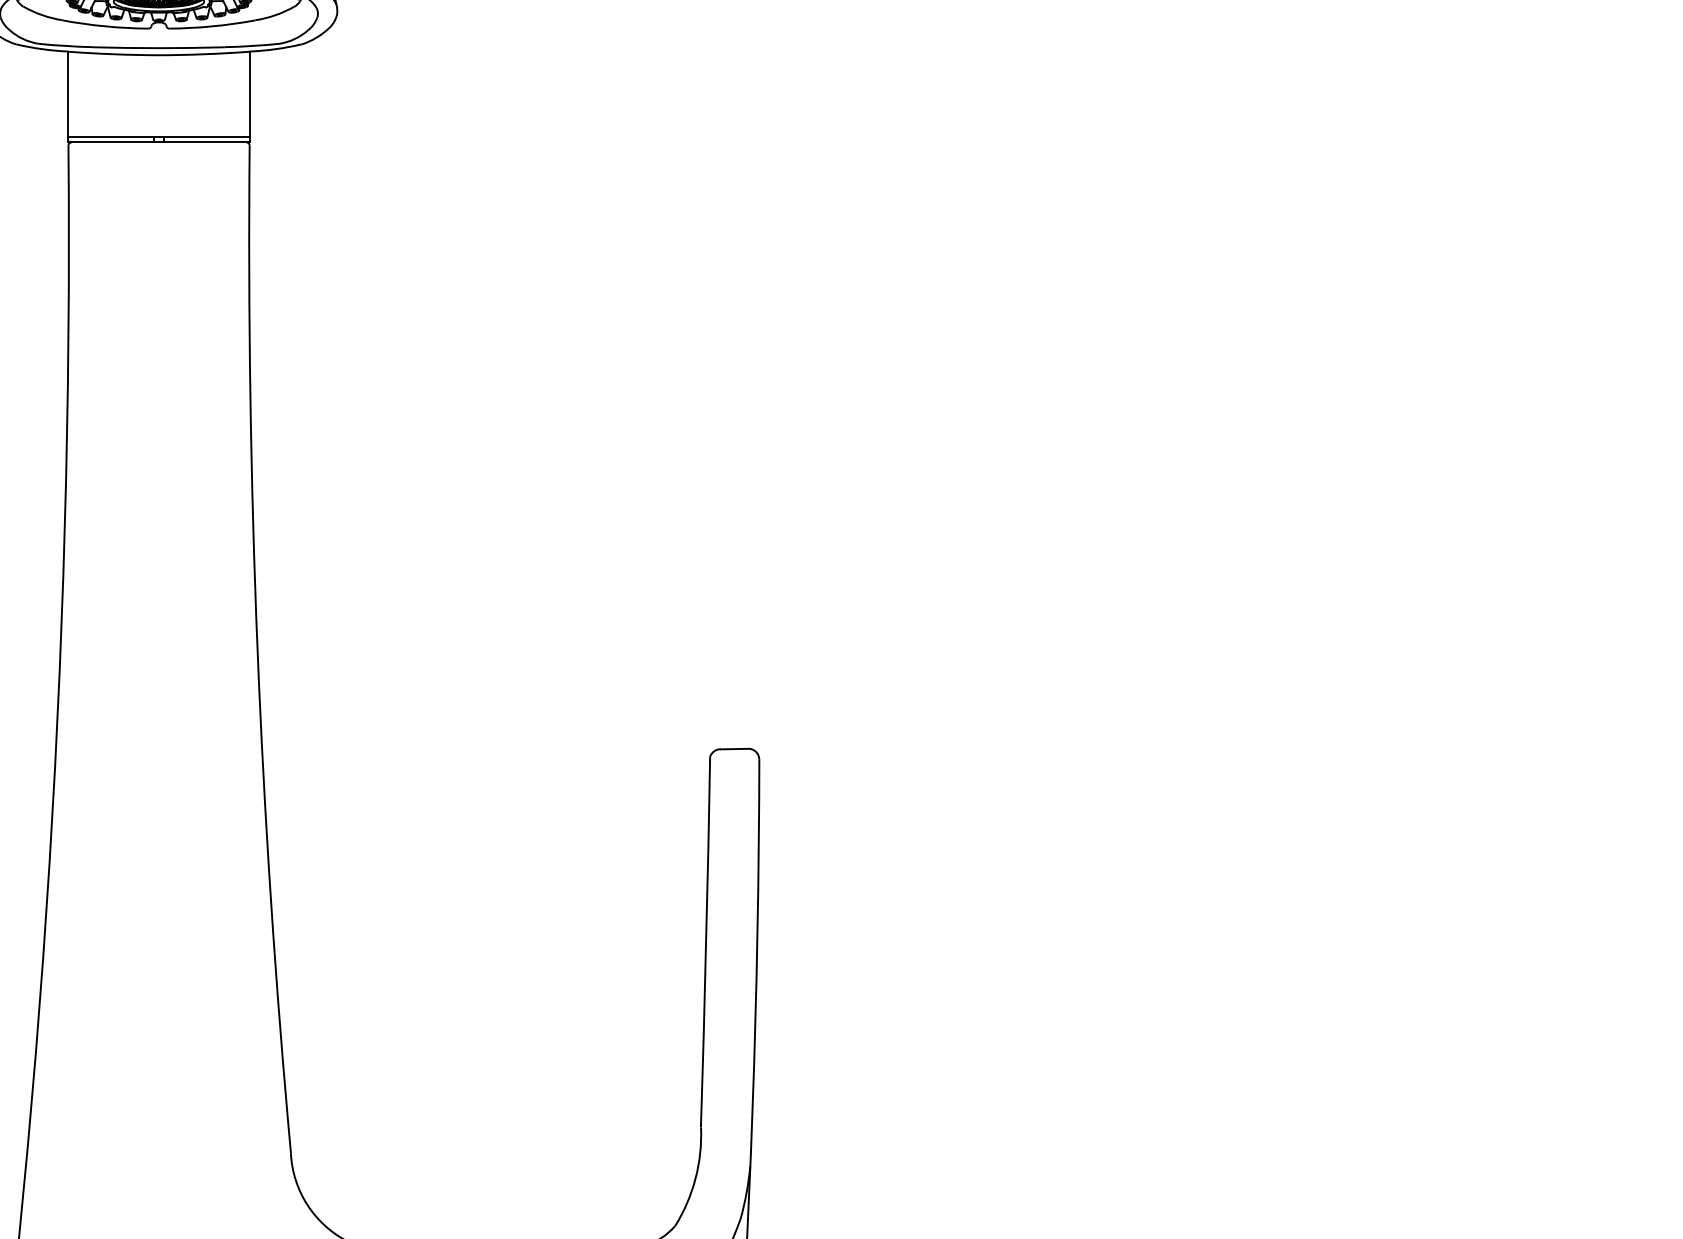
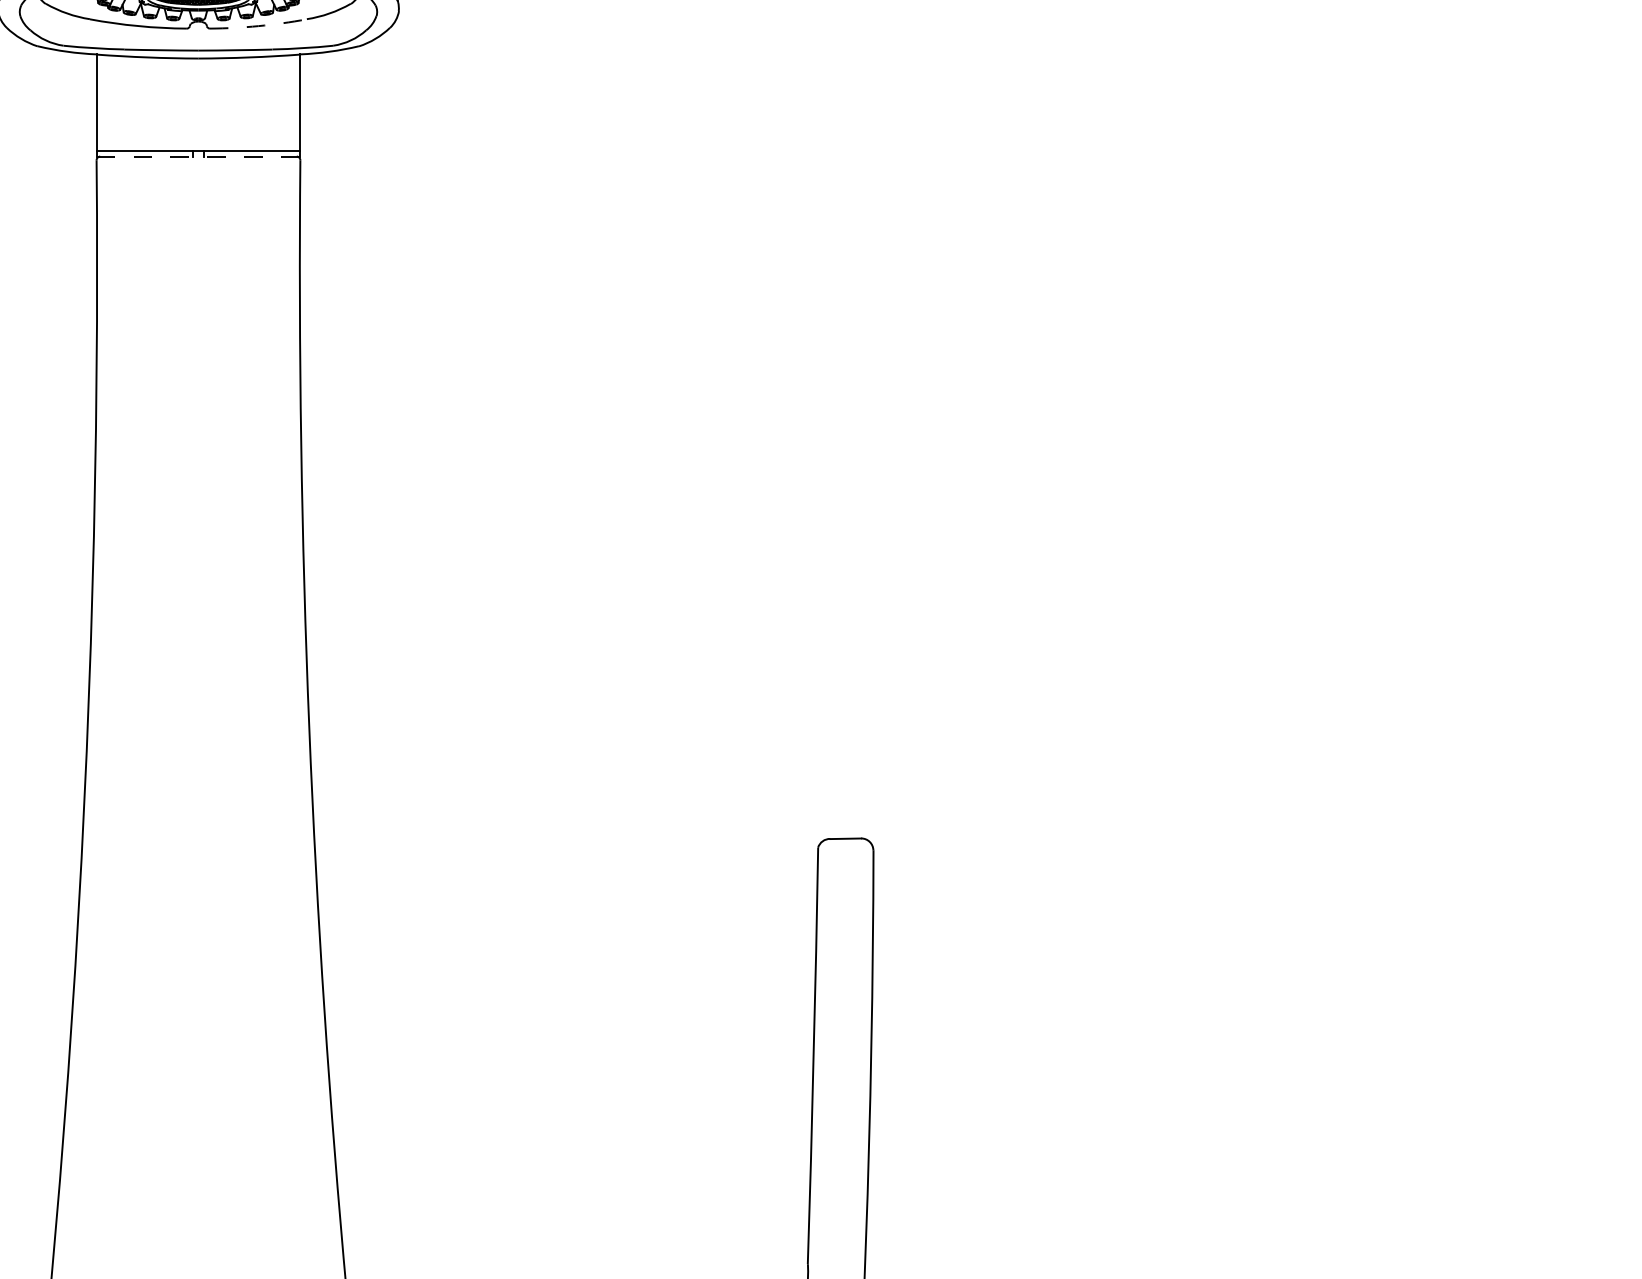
arc: (212, 26) -> (258, 26), solid -> dashed
line: (158, 142) -> (197, 156), solid -> dashed

